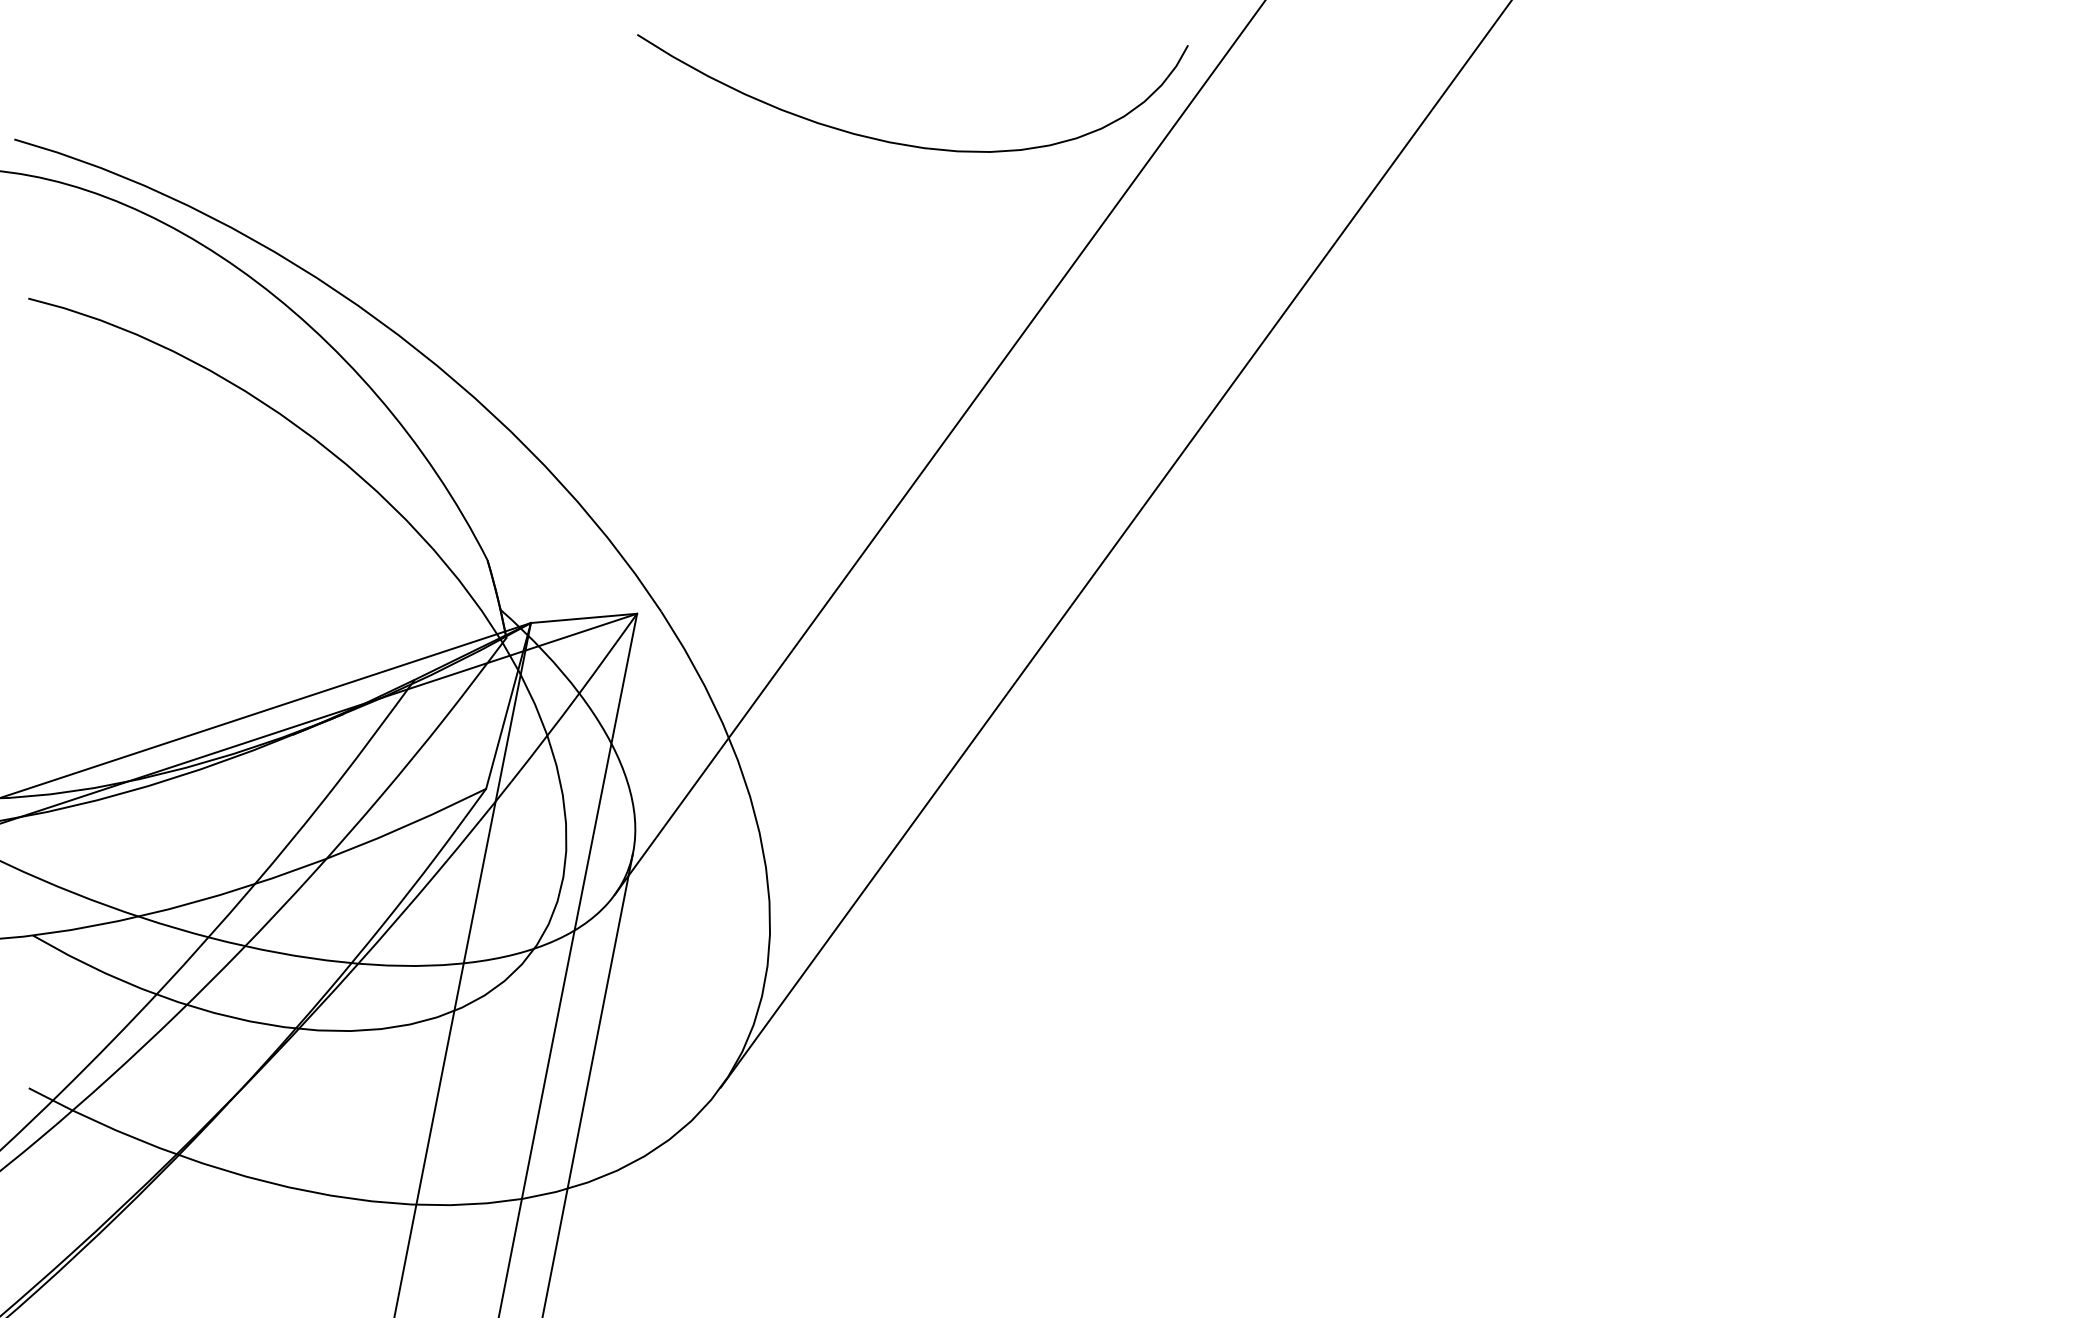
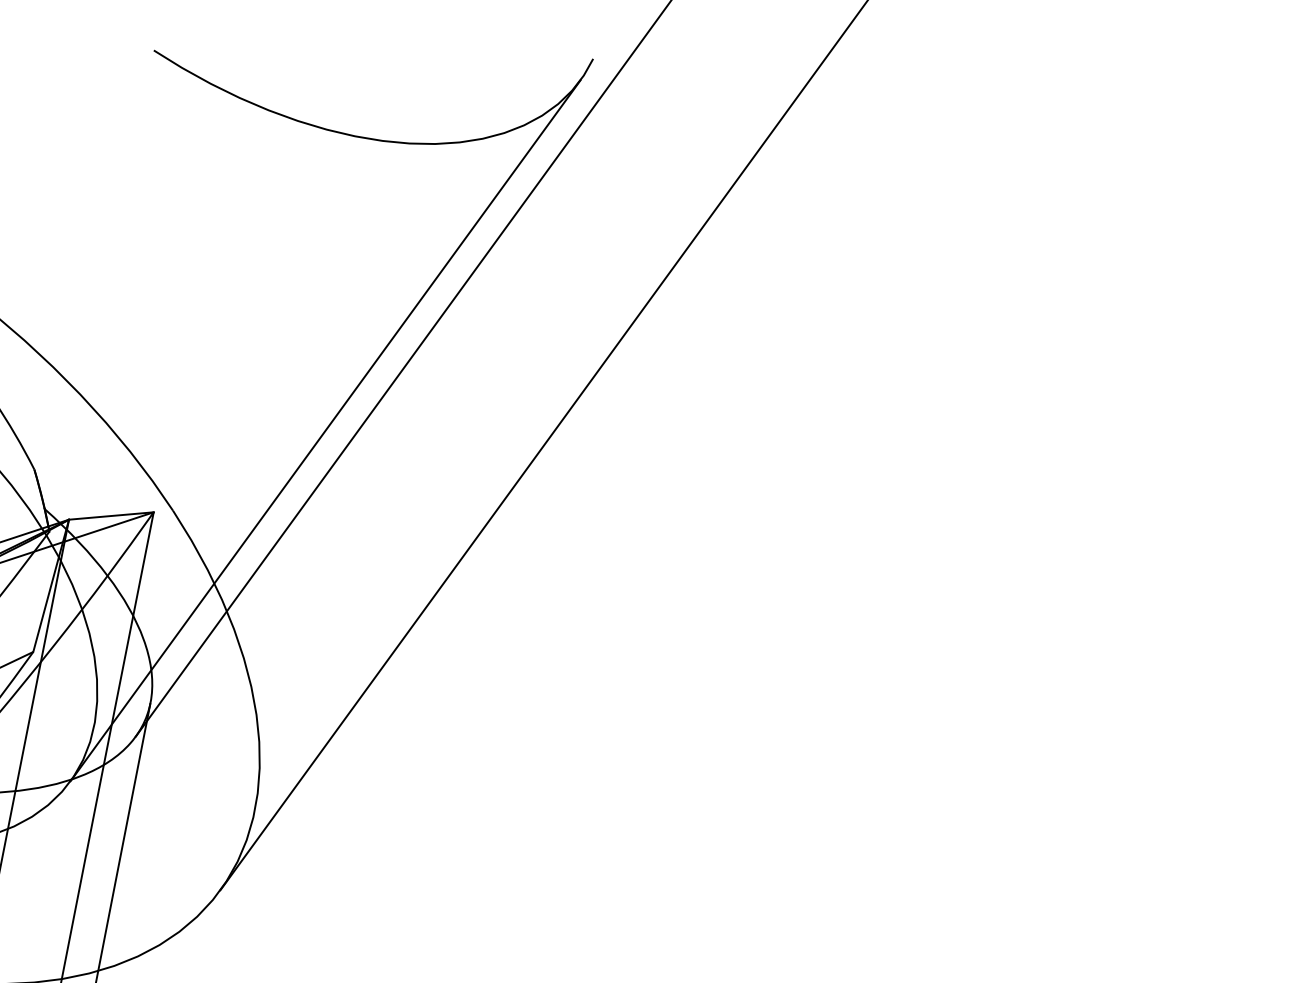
line: (852, 510) -> (325, 429), added

